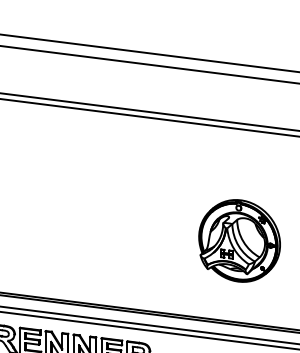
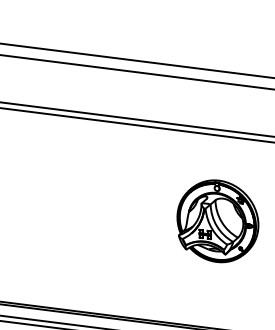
part: (239, 240) -> (217, 220), moved

